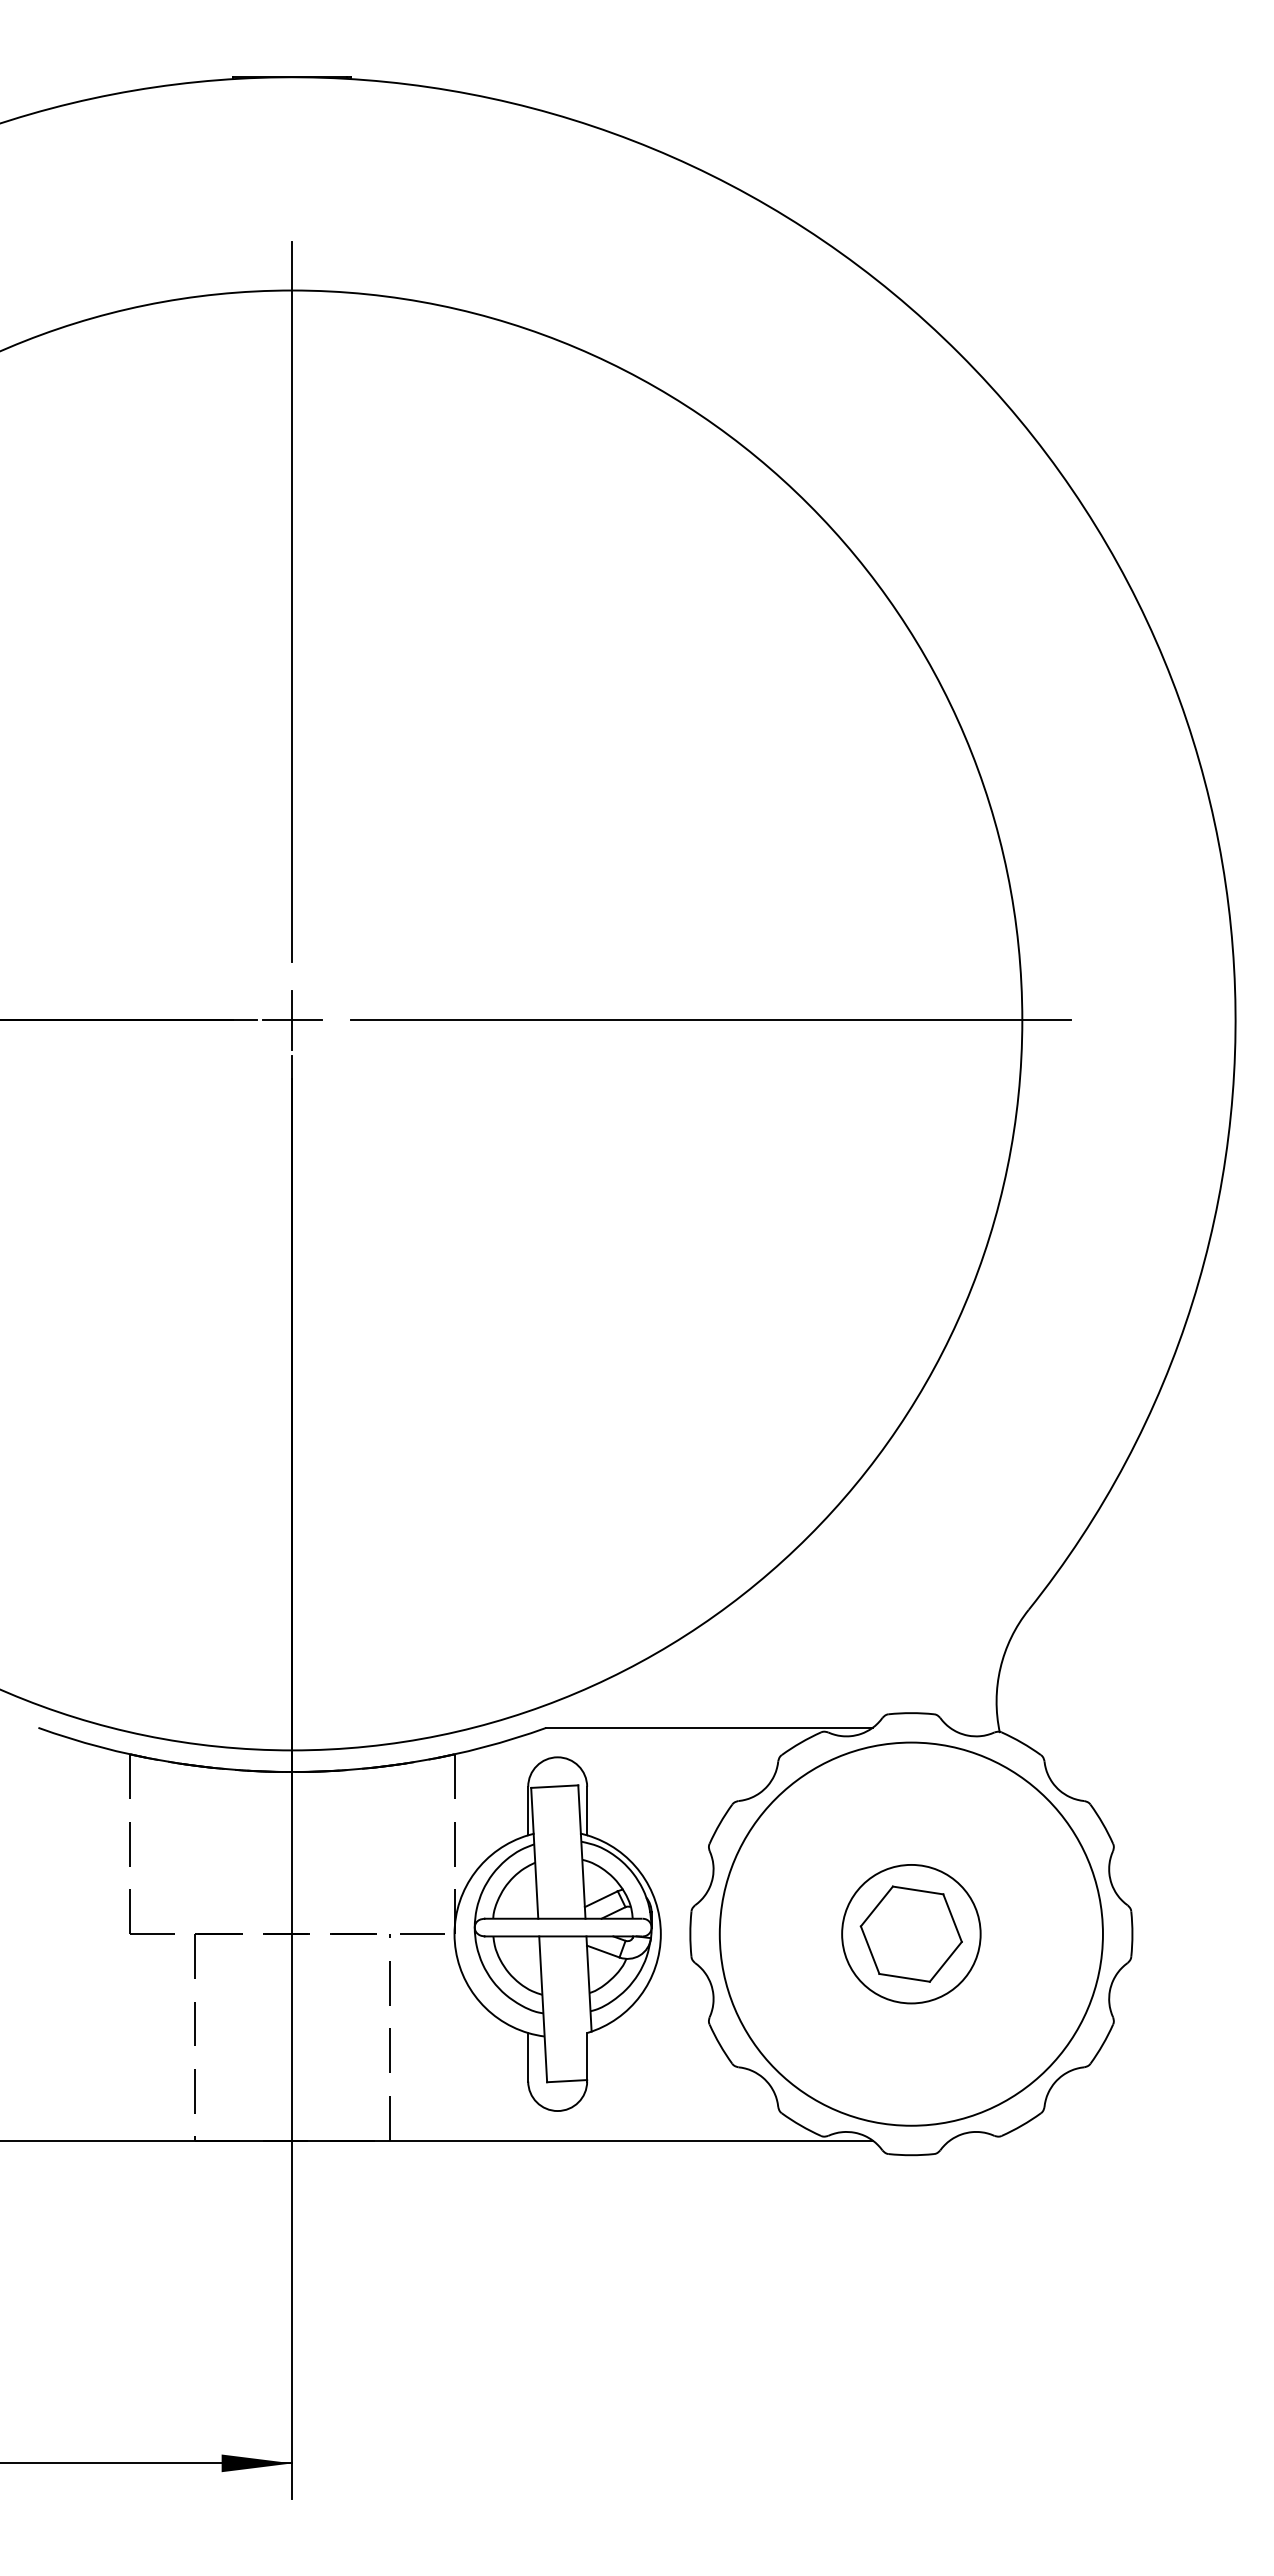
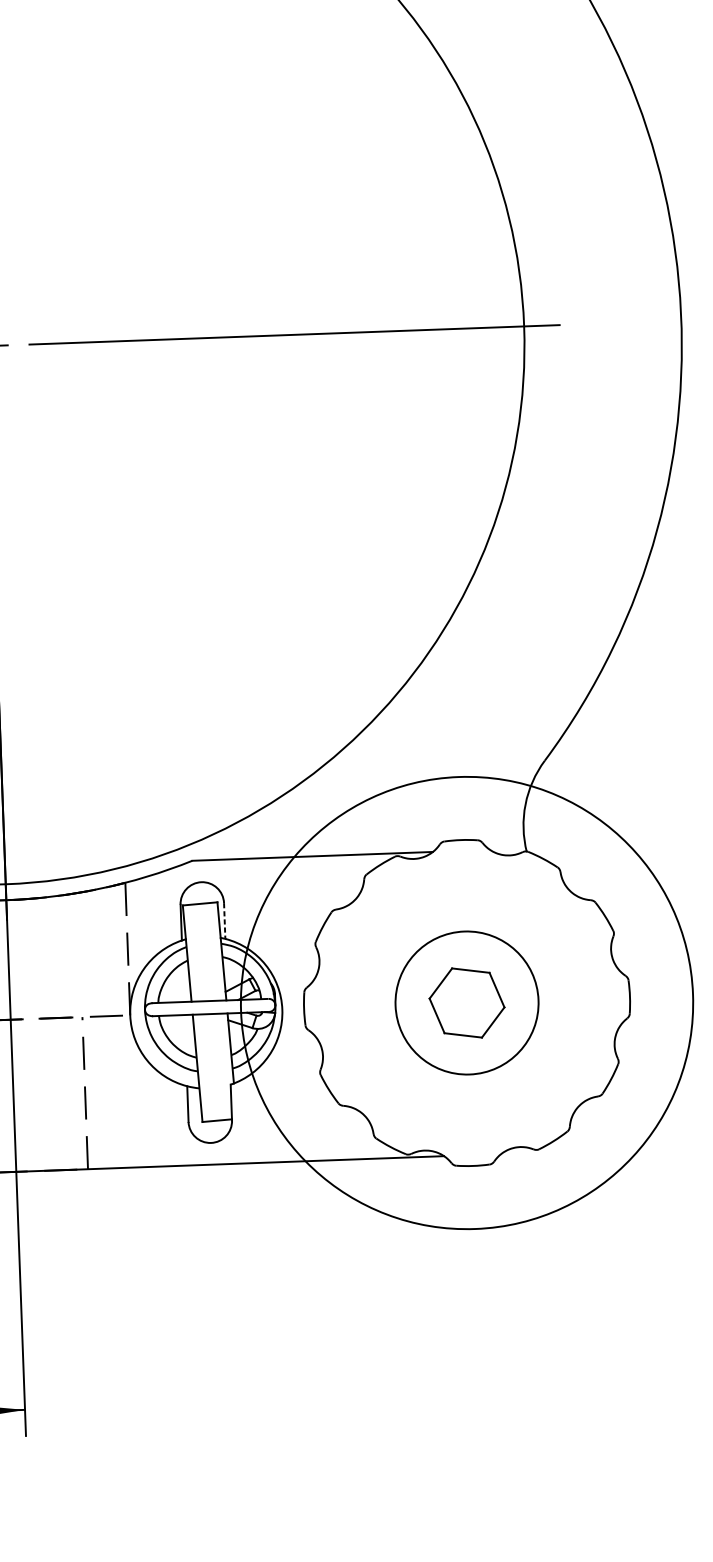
line: (587, 1811) -> (224, 921), solid -> dashed
circle: (910, 1933) -> (466, 1002), size x1.6
circle: (911, 1933) -> (467, 1002), size x1.4

